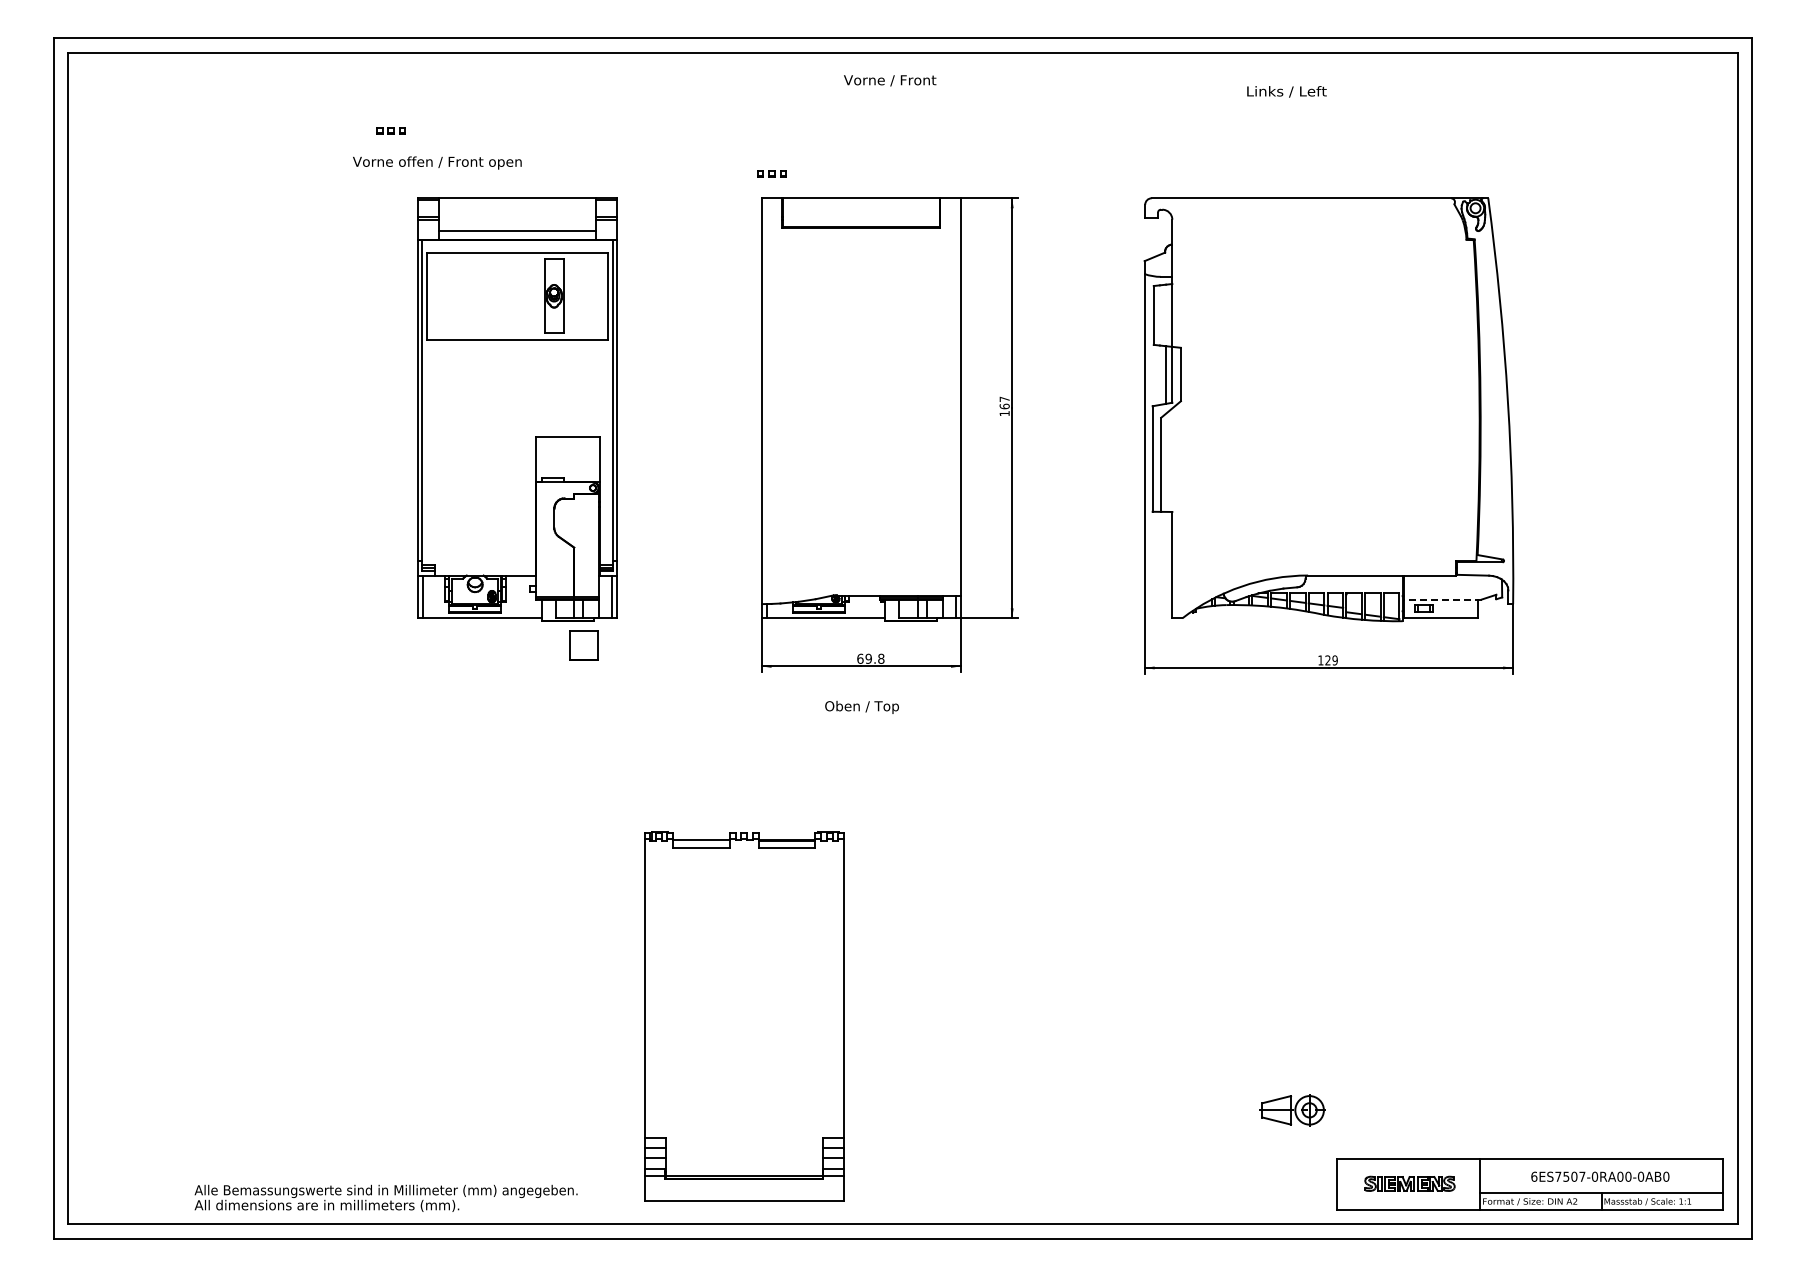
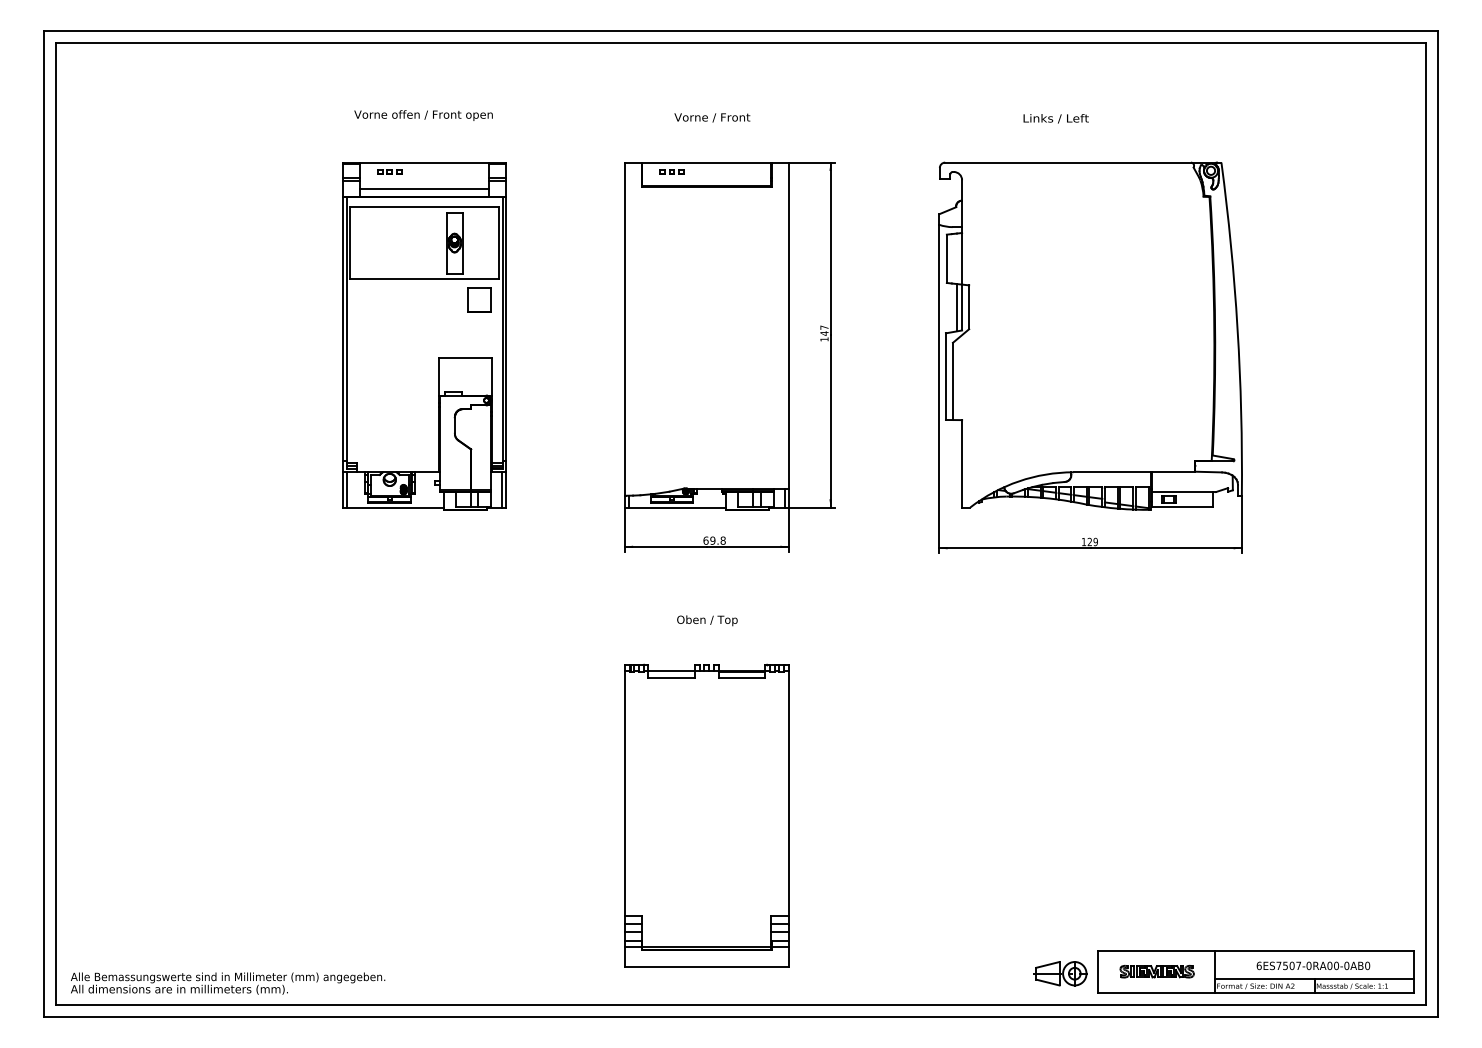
text: (890, 80) -> (712, 117), moved
text: (1286, 91) -> (1055, 118), moved
part: (390, 130) -> (389, 171), moved
text: (437, 162) -> (423, 115), moved
part: (771, 173) -> (671, 171), moved
text: (1004, 406) -> (824, 333), 167 -> 147
line: (1442, 599) -> (1183, 491), dashed -> solid
part: (583, 645) -> (478, 299), moved
text: (861, 707) -> (706, 620), moved
part: (744, 1016) -> (706, 816), moved
part: (1292, 1110) -> (1060, 973), moved
text: (385, 1197) -> (227, 982), moved

